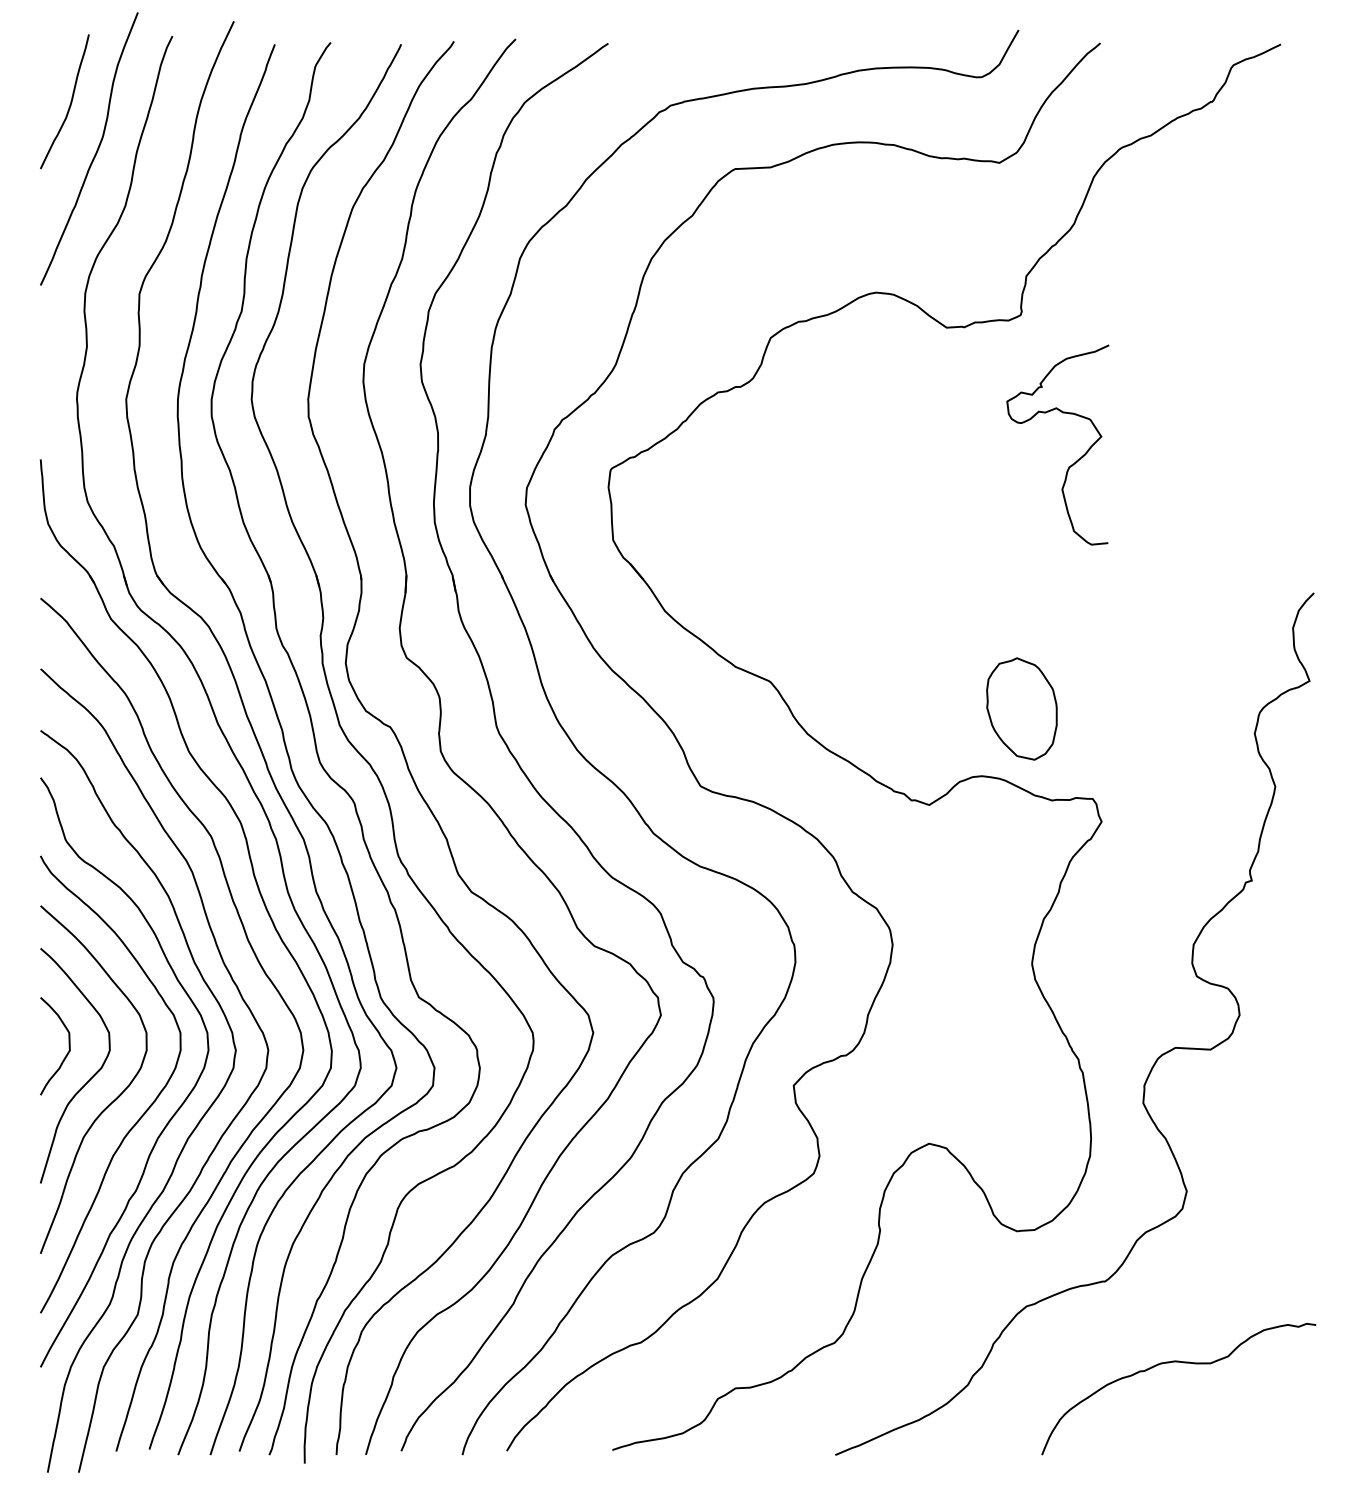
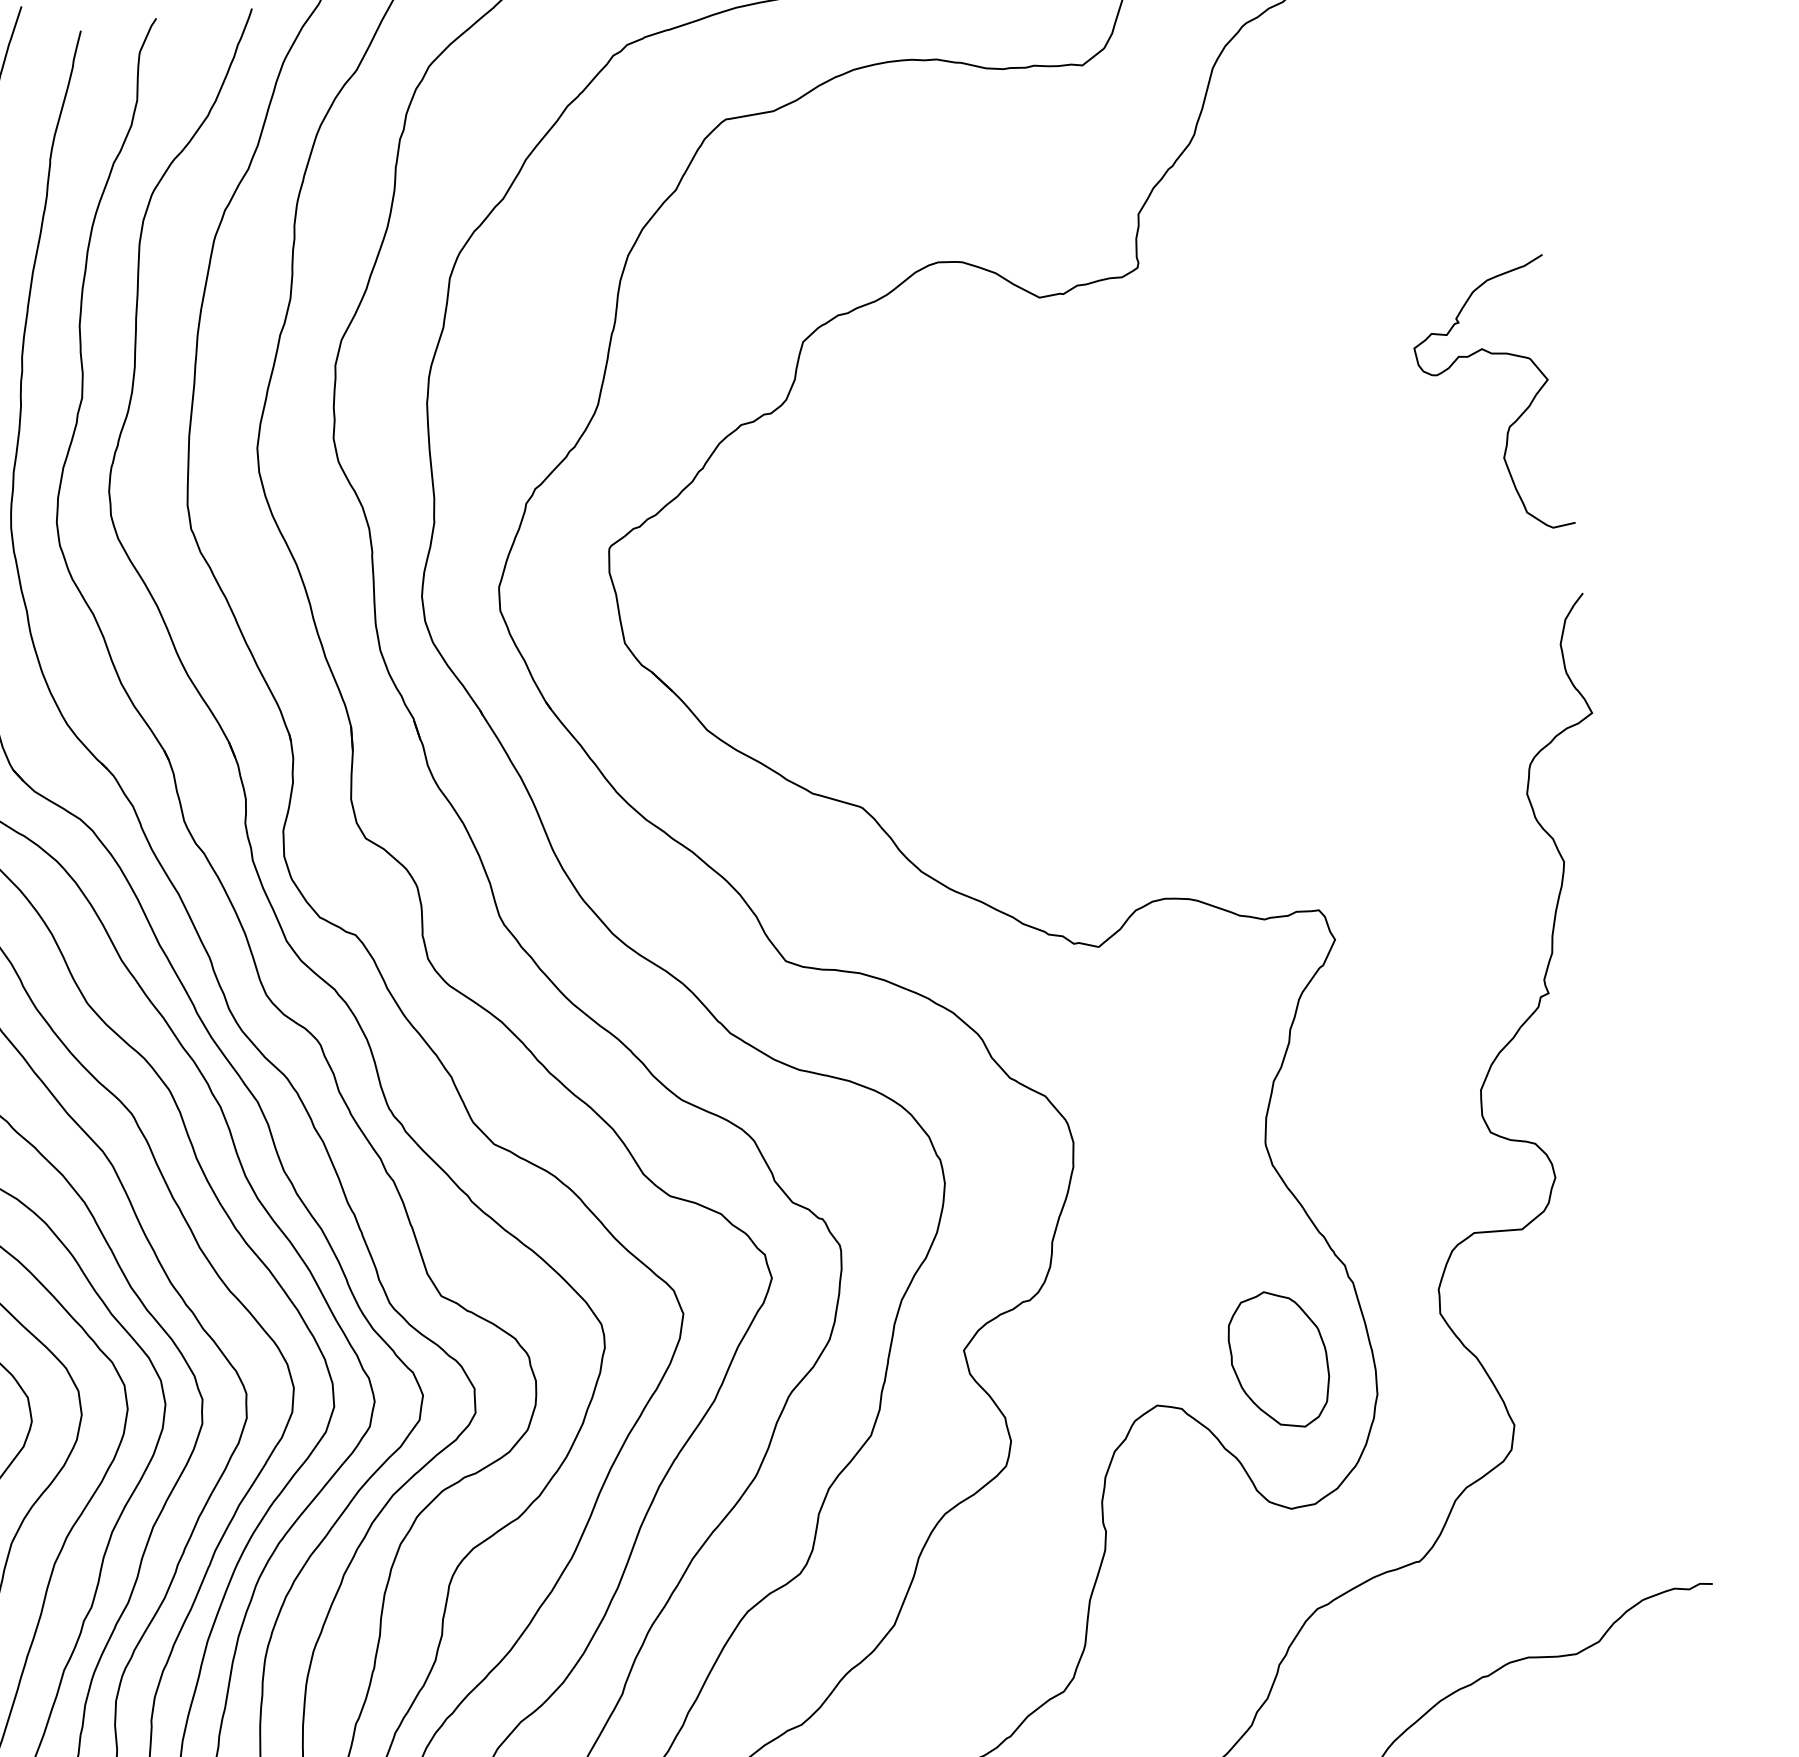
curve: (1071, 464) -> (1512, 422), moved
part: (1021, 708) -> (1278, 1359), moved

